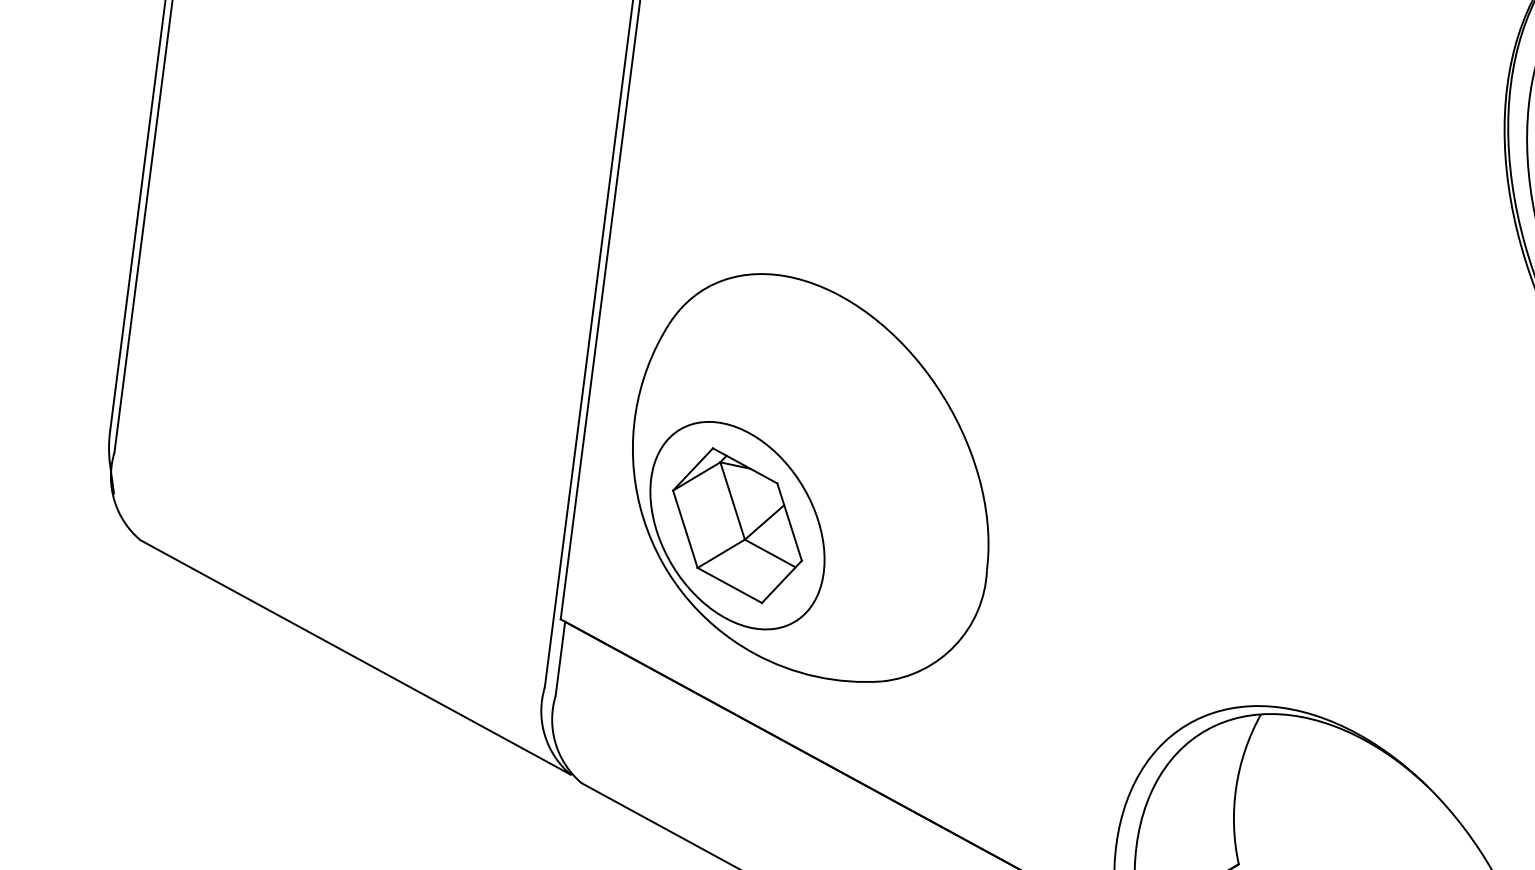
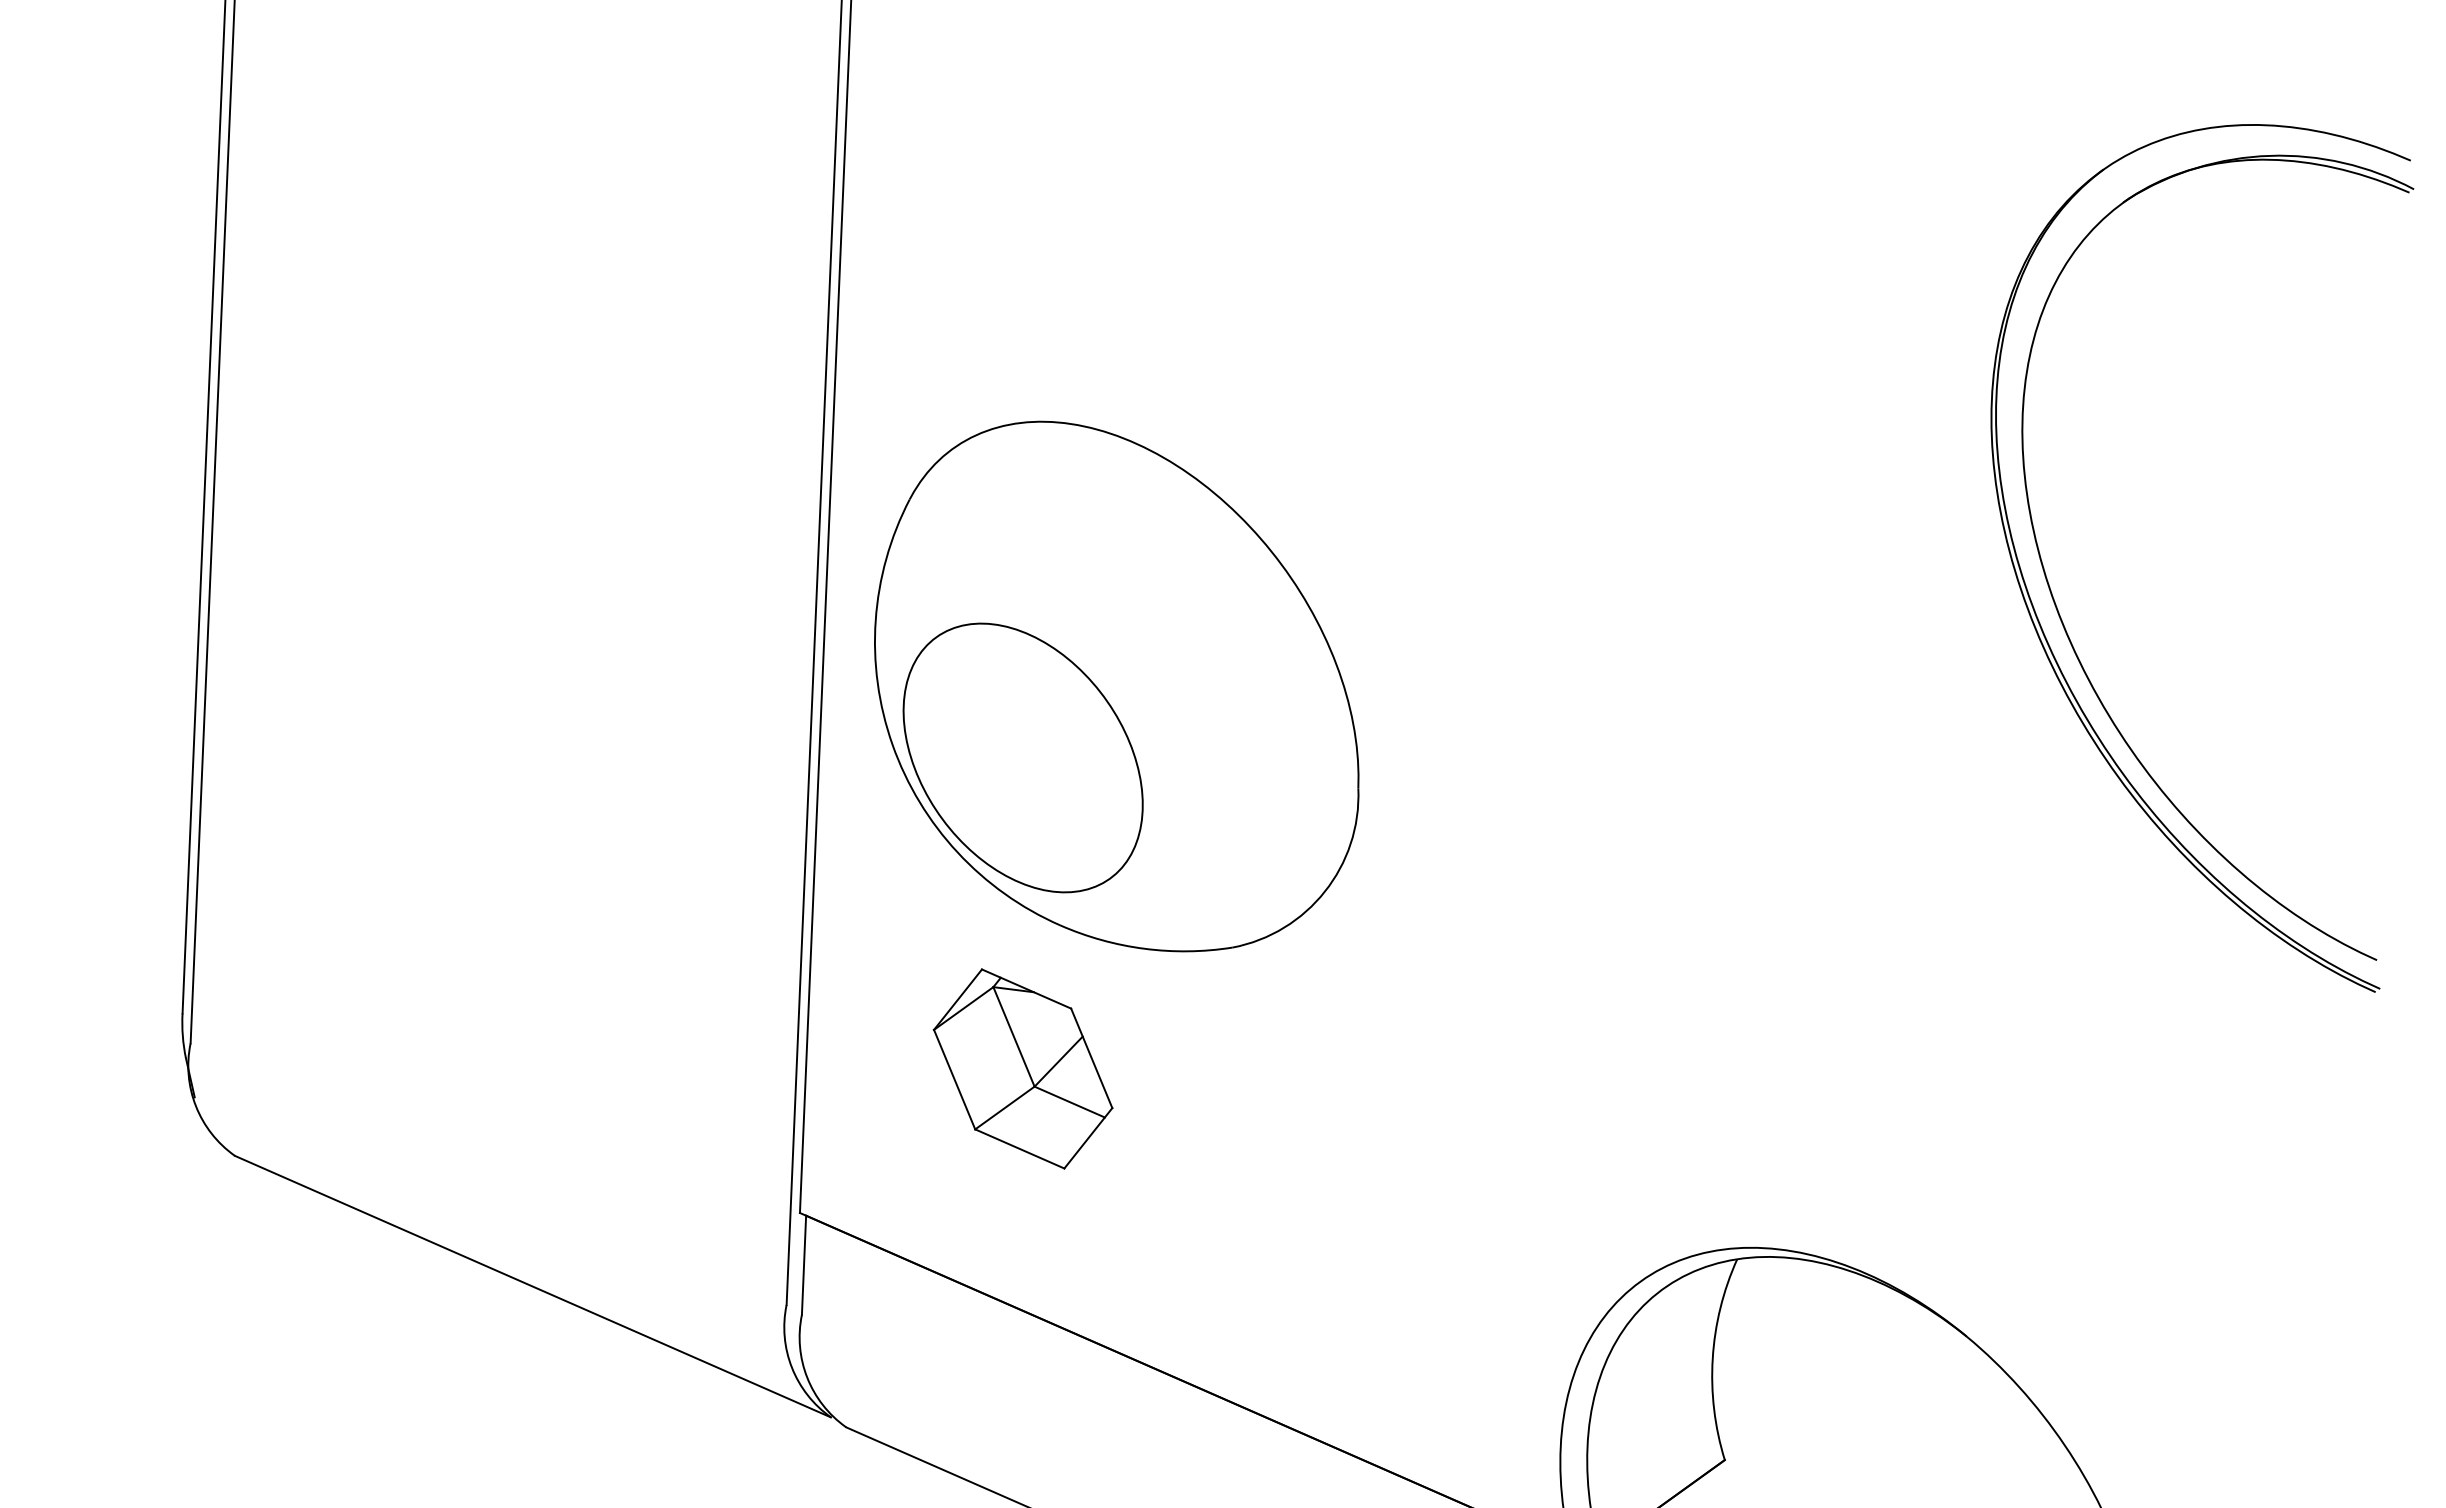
part: (812, 478) -> (1116, 686), moved

